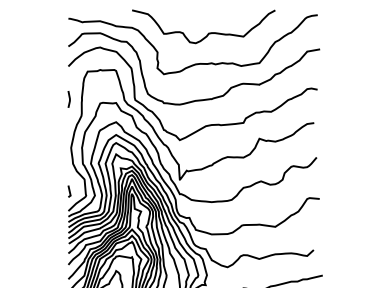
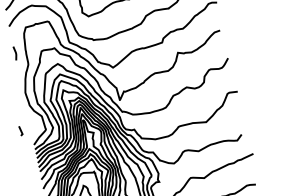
line: (69, 191) -> (20, 130), moved

